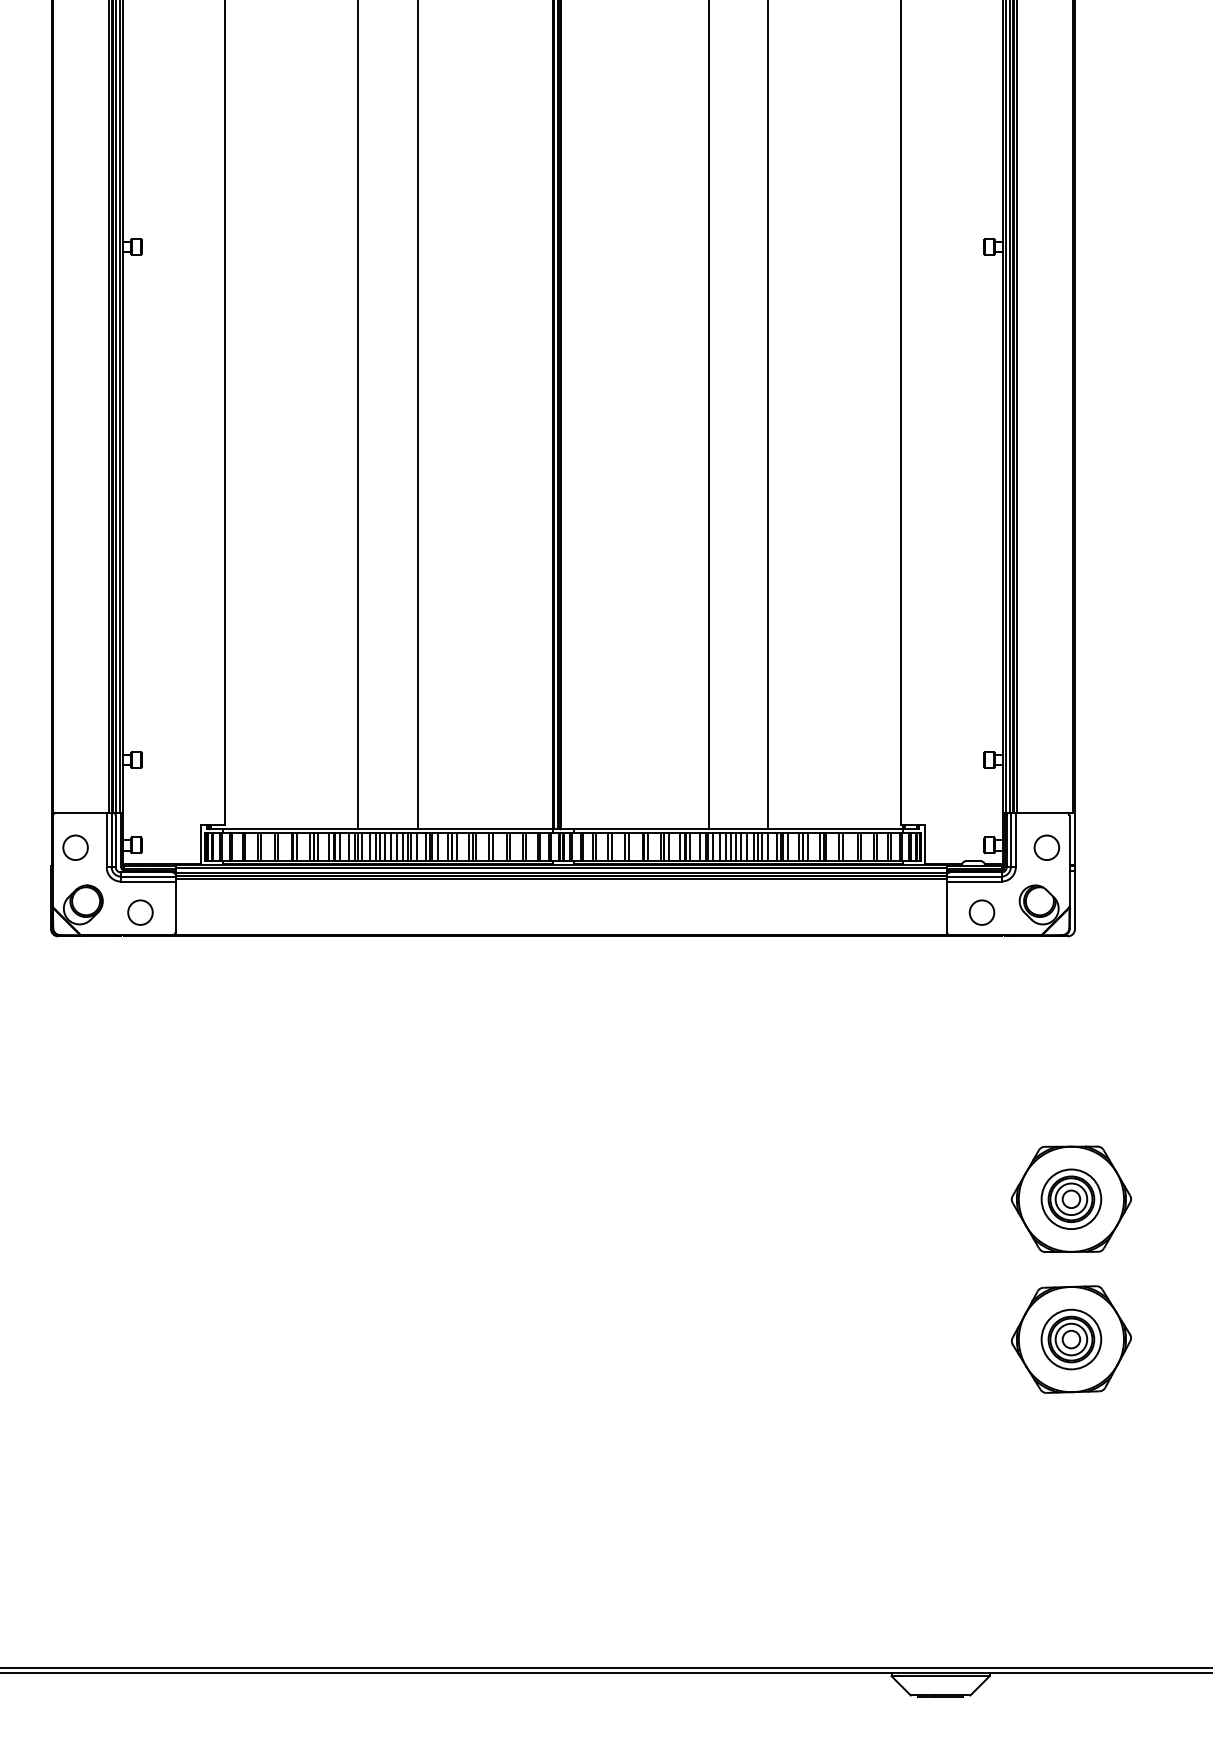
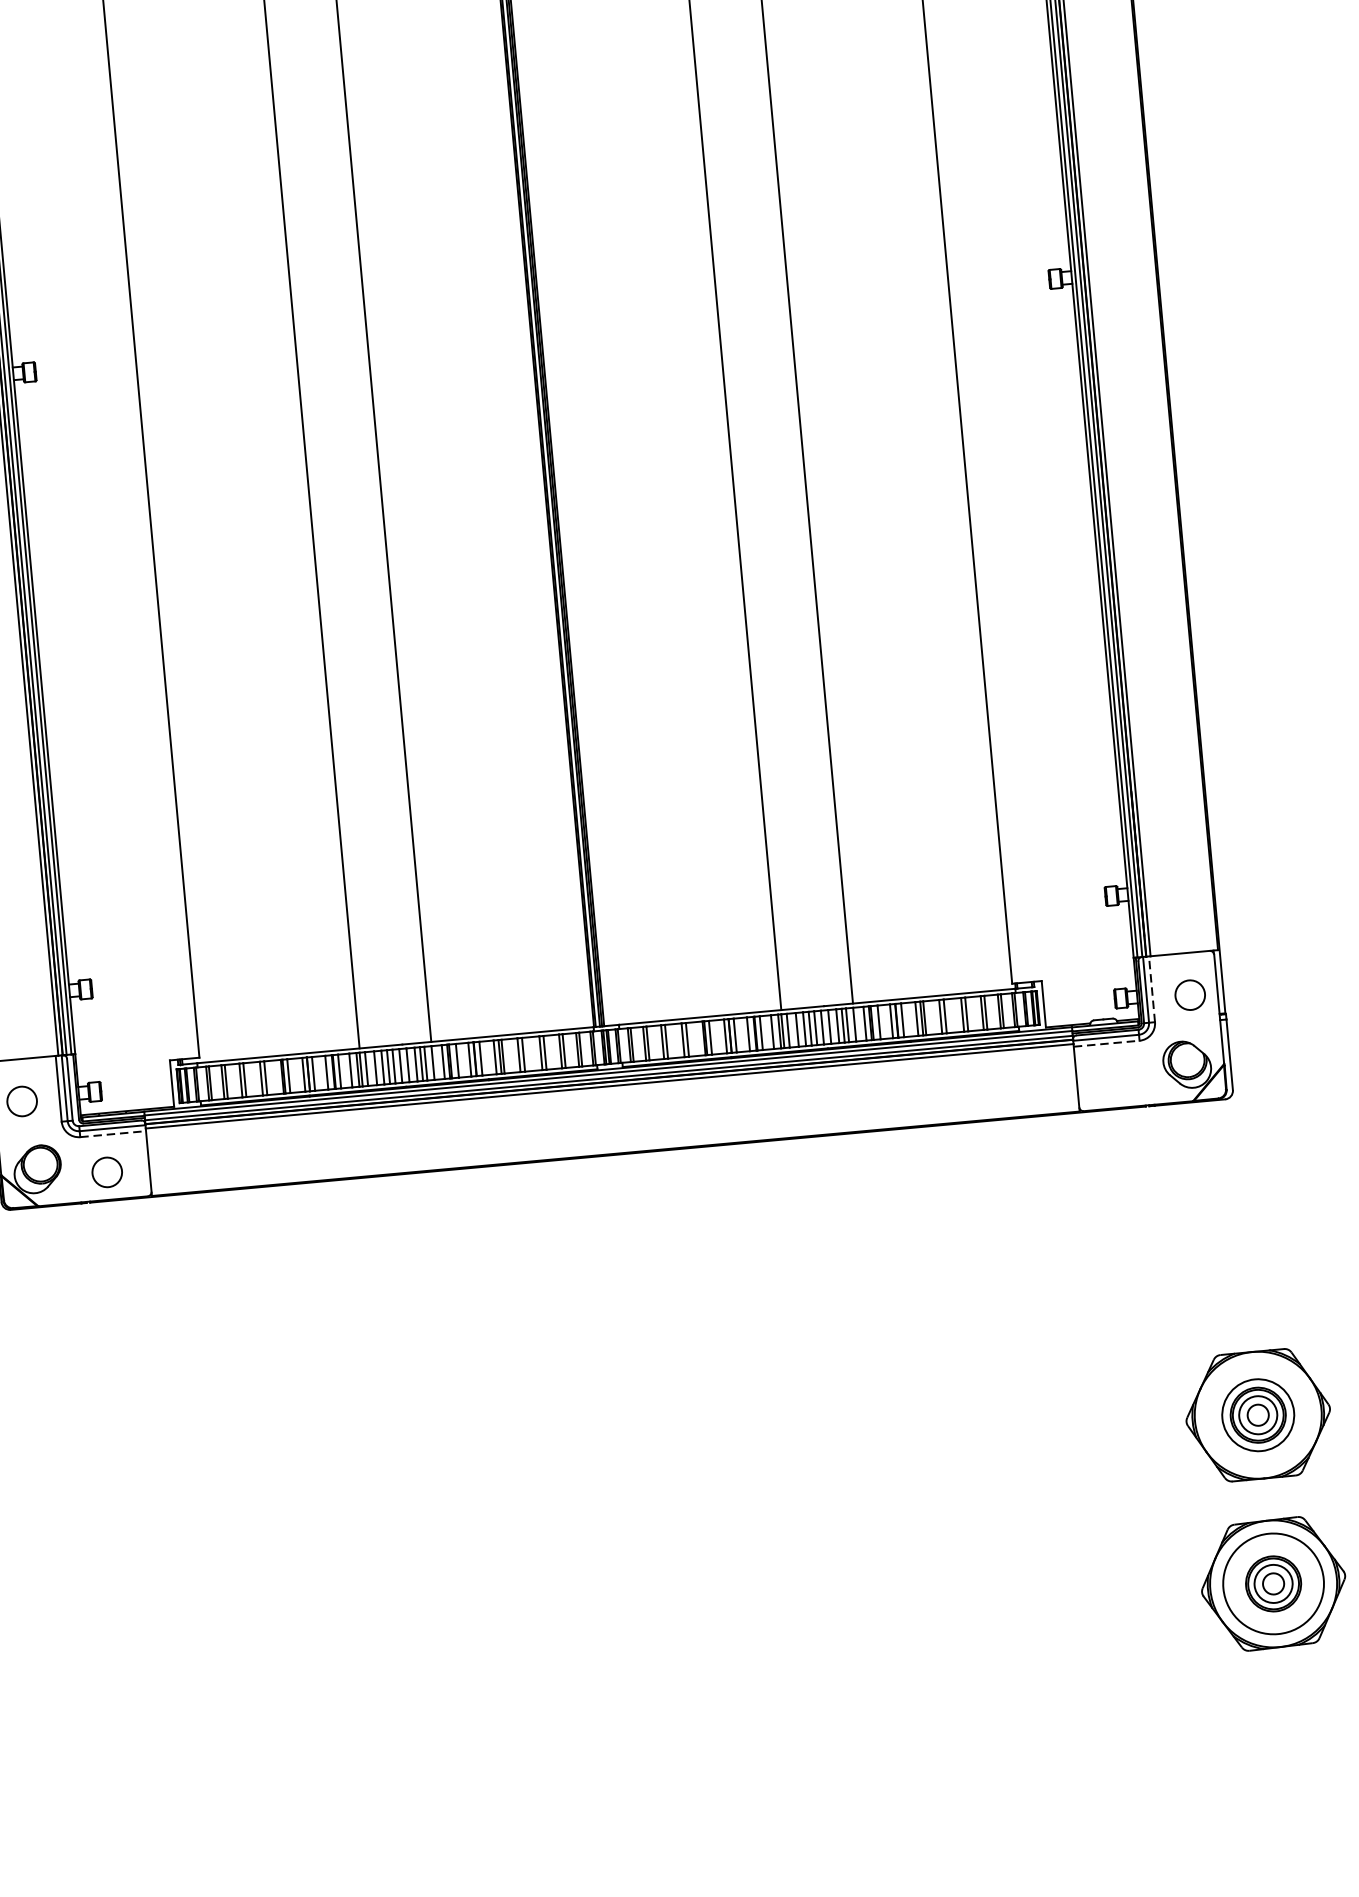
line: (1015, 839) -> (1151, 988), solid -> dashed
line: (148, 881) -> (113, 1134), solid -> dashed
line: (974, 881) -> (1106, 1043), solid -> dashed
circle: (981, 912) -> (1118, 1080), removed
circle: (1071, 1339) -> (1273, 1583), size x1.4

